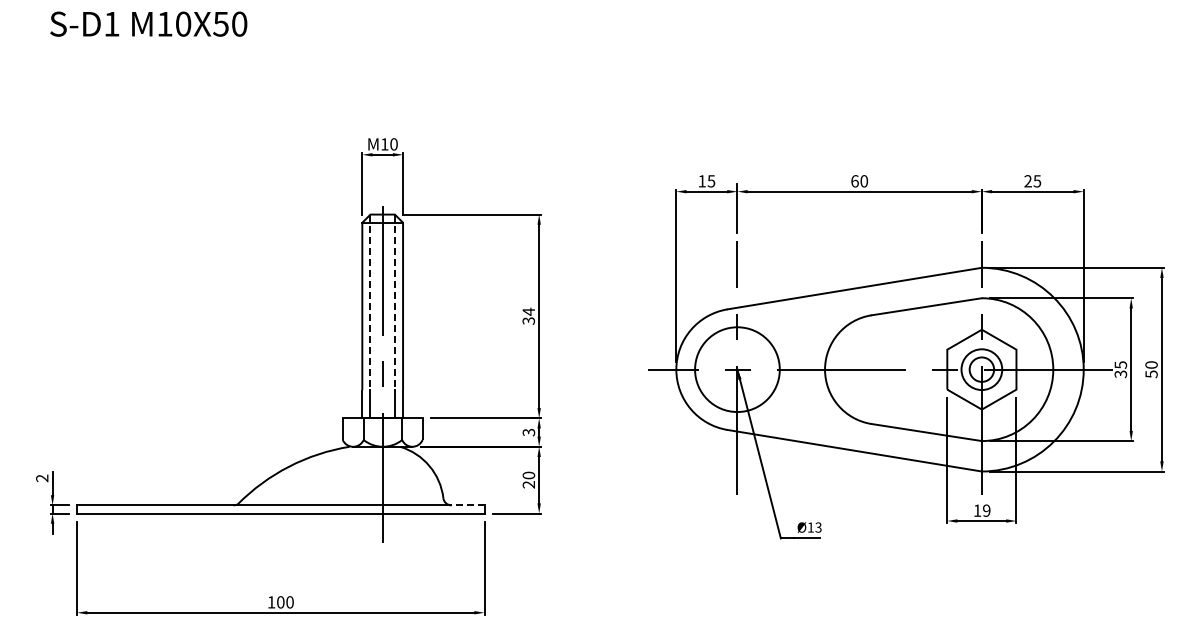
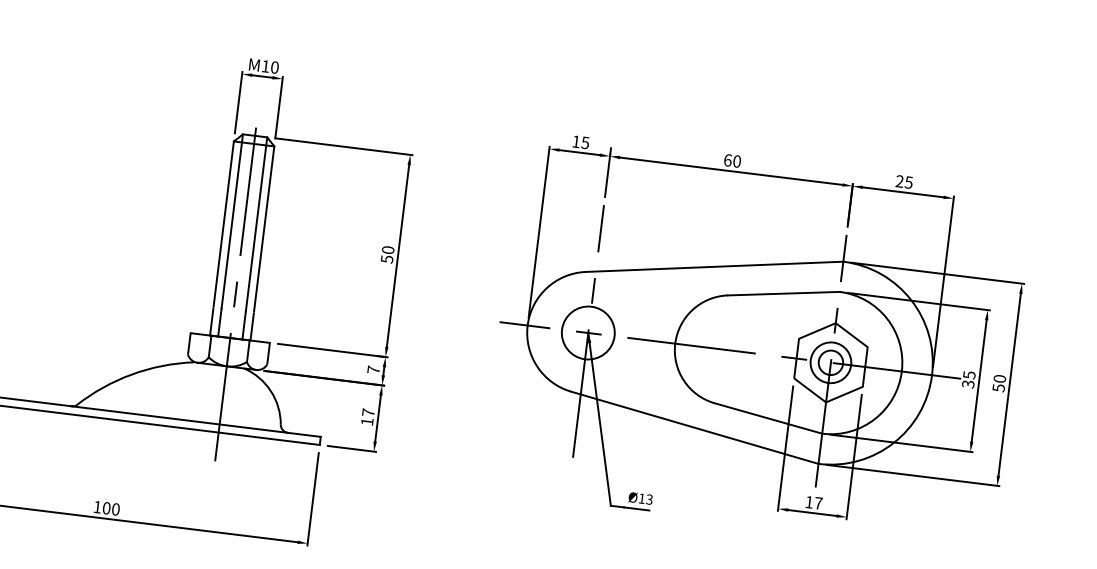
line: (370, 302) -> (232, 221), dashed -> solid
line: (394, 302) -> (256, 224), dashed -> solid
text: (528, 315) -> (387, 253), 34 -> 50
circle: (736, 369) -> (587, 332), size x0.62
text: (528, 432) -> (373, 369), 3 -> 7
text: (528, 479) -> (367, 416), 20 -> 17
line: (468, 505) -> (304, 435), dashed -> solid
text: (986, 510) -> (818, 503), 19 -> 17

